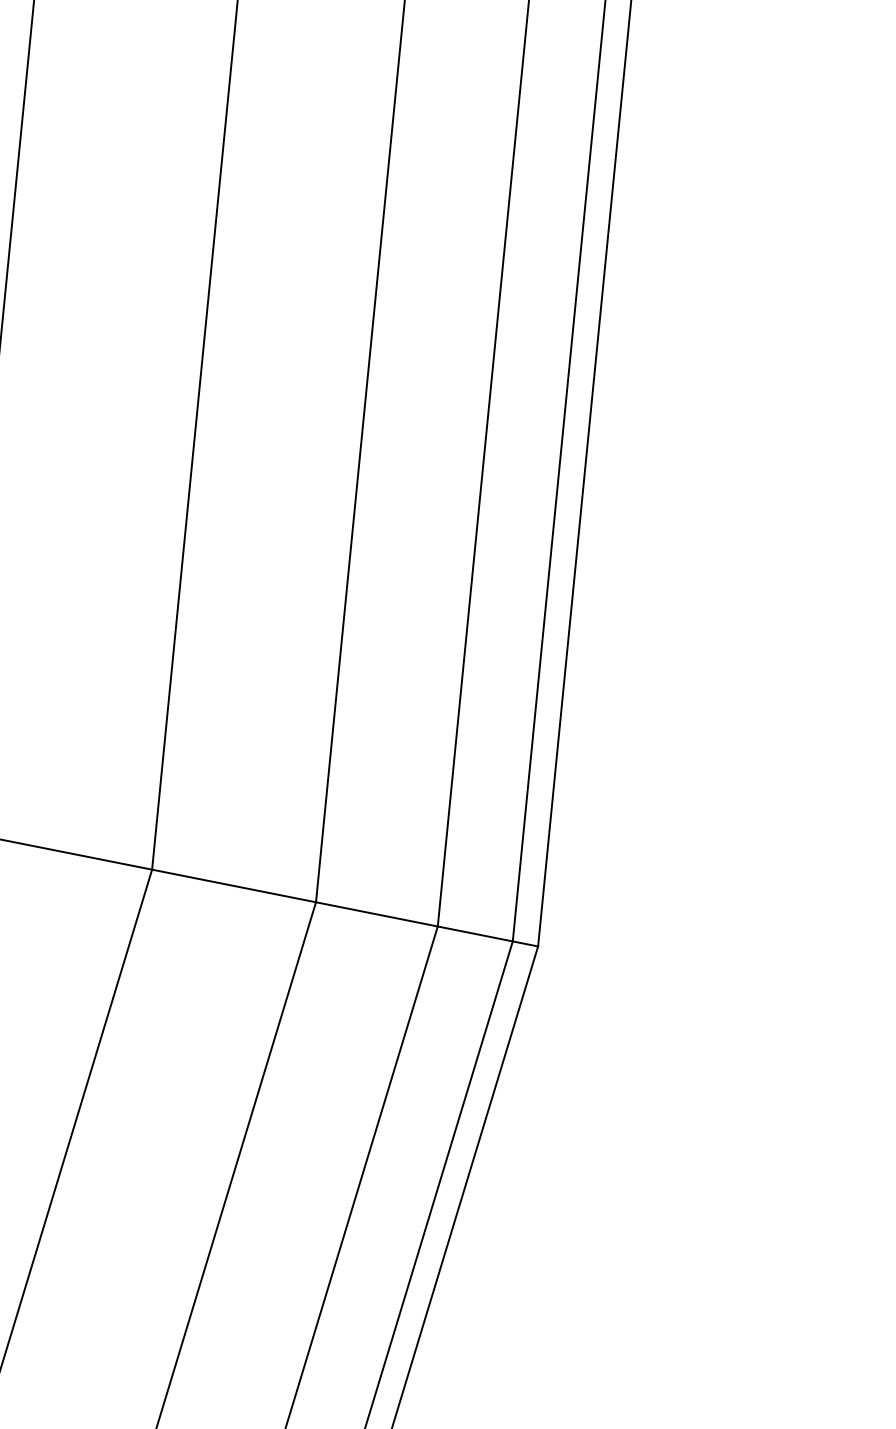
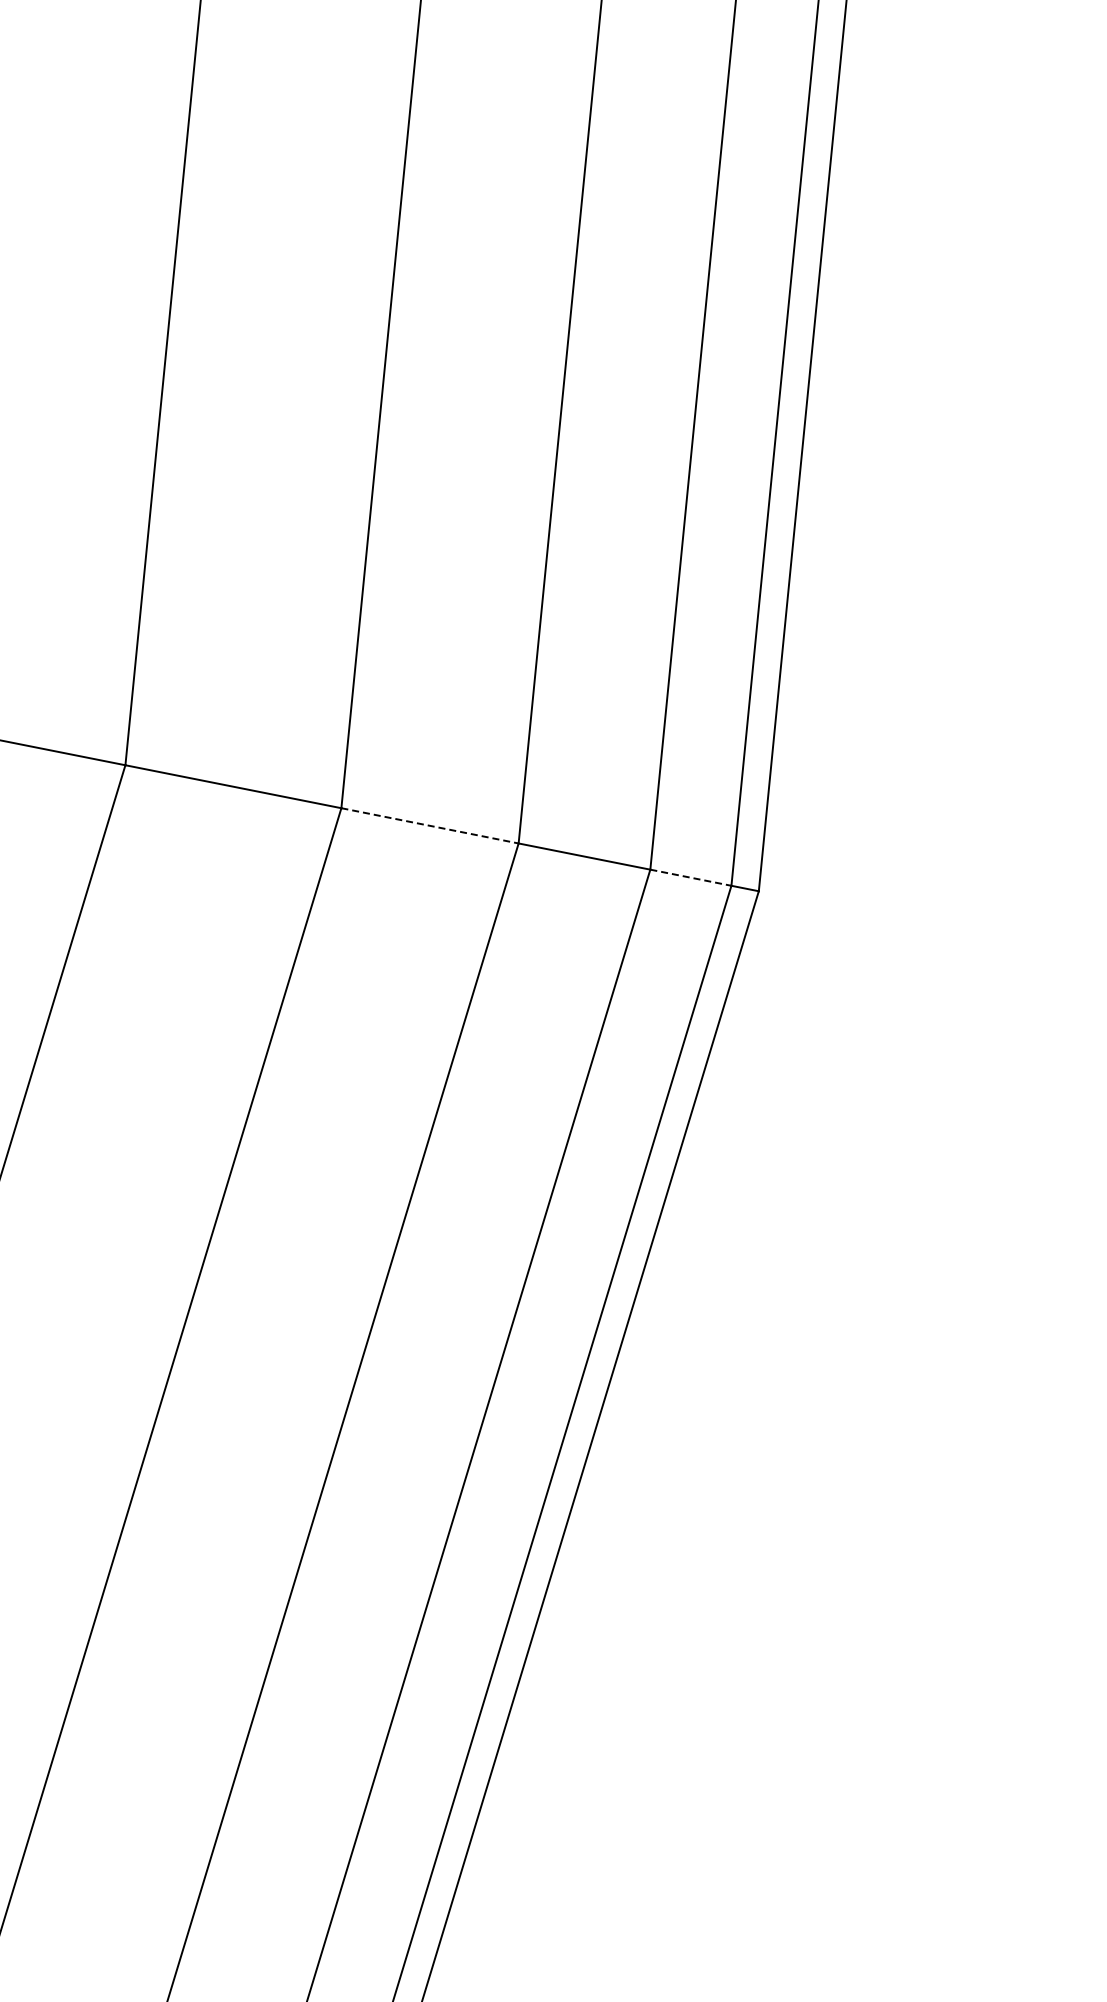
line: (234, 885) -> (430, 825), solid -> dashed
line: (475, 933) -> (691, 877), solid -> dashed

